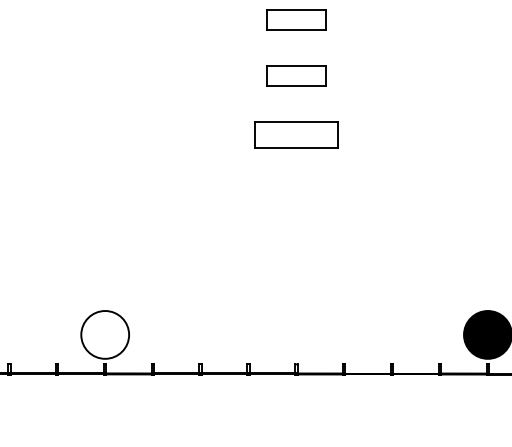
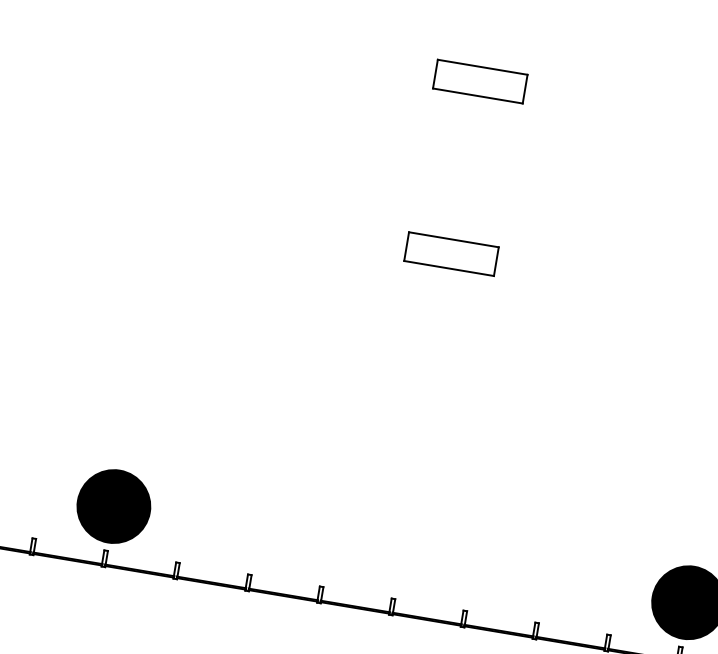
part: (296, 75) -> (466, 165), removed
part: (296, 134) -> (451, 253), size x0.71
fill: (105, 334) -> (114, 505), added

